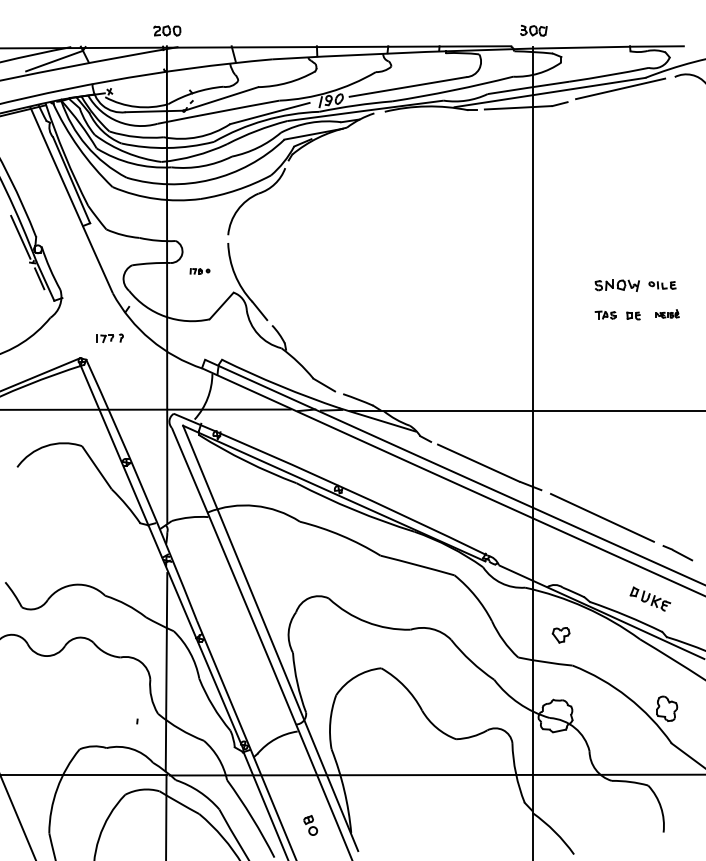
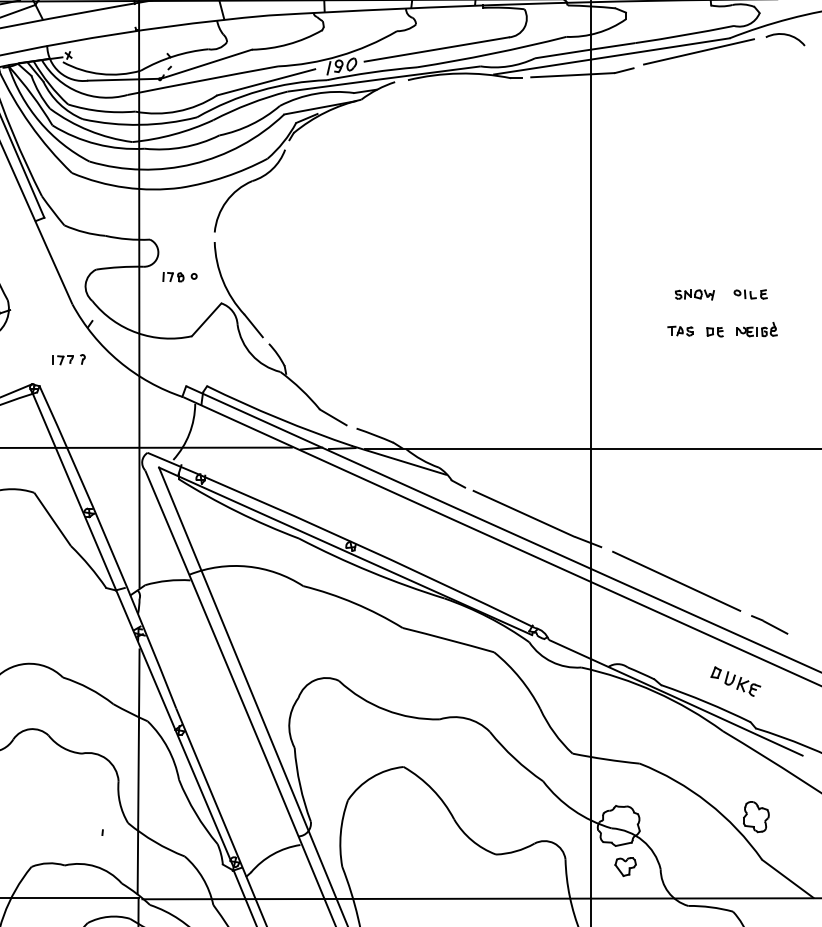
part: (199, 271) -> (179, 277), size x1.43
part: (616, 285) -> (693, 294), size x0.71
part: (667, 313) -> (756, 329), size x1.43
part: (560, 635) -> (624, 867), moved

